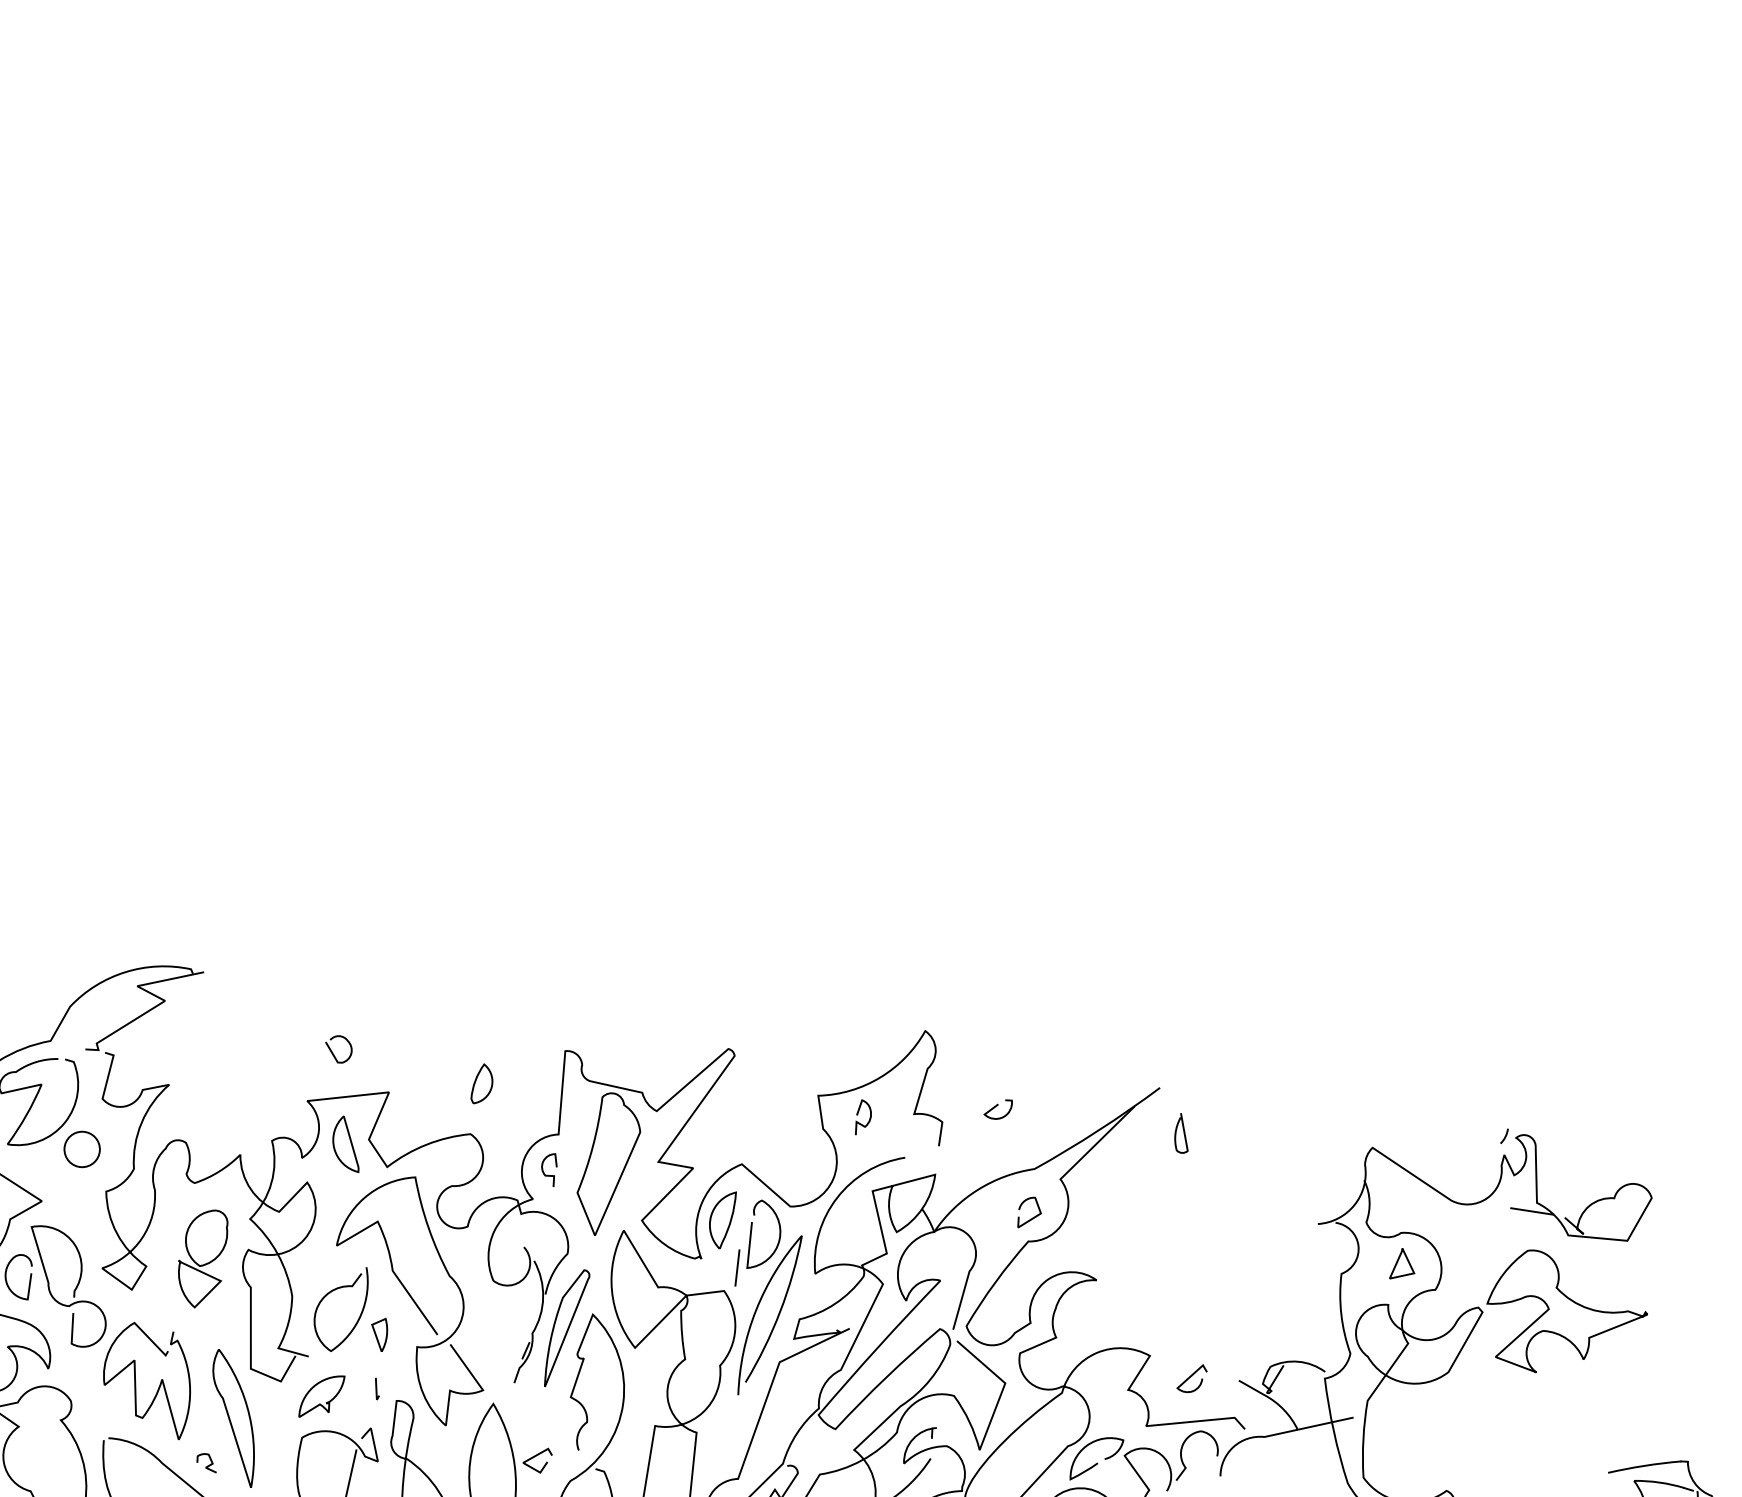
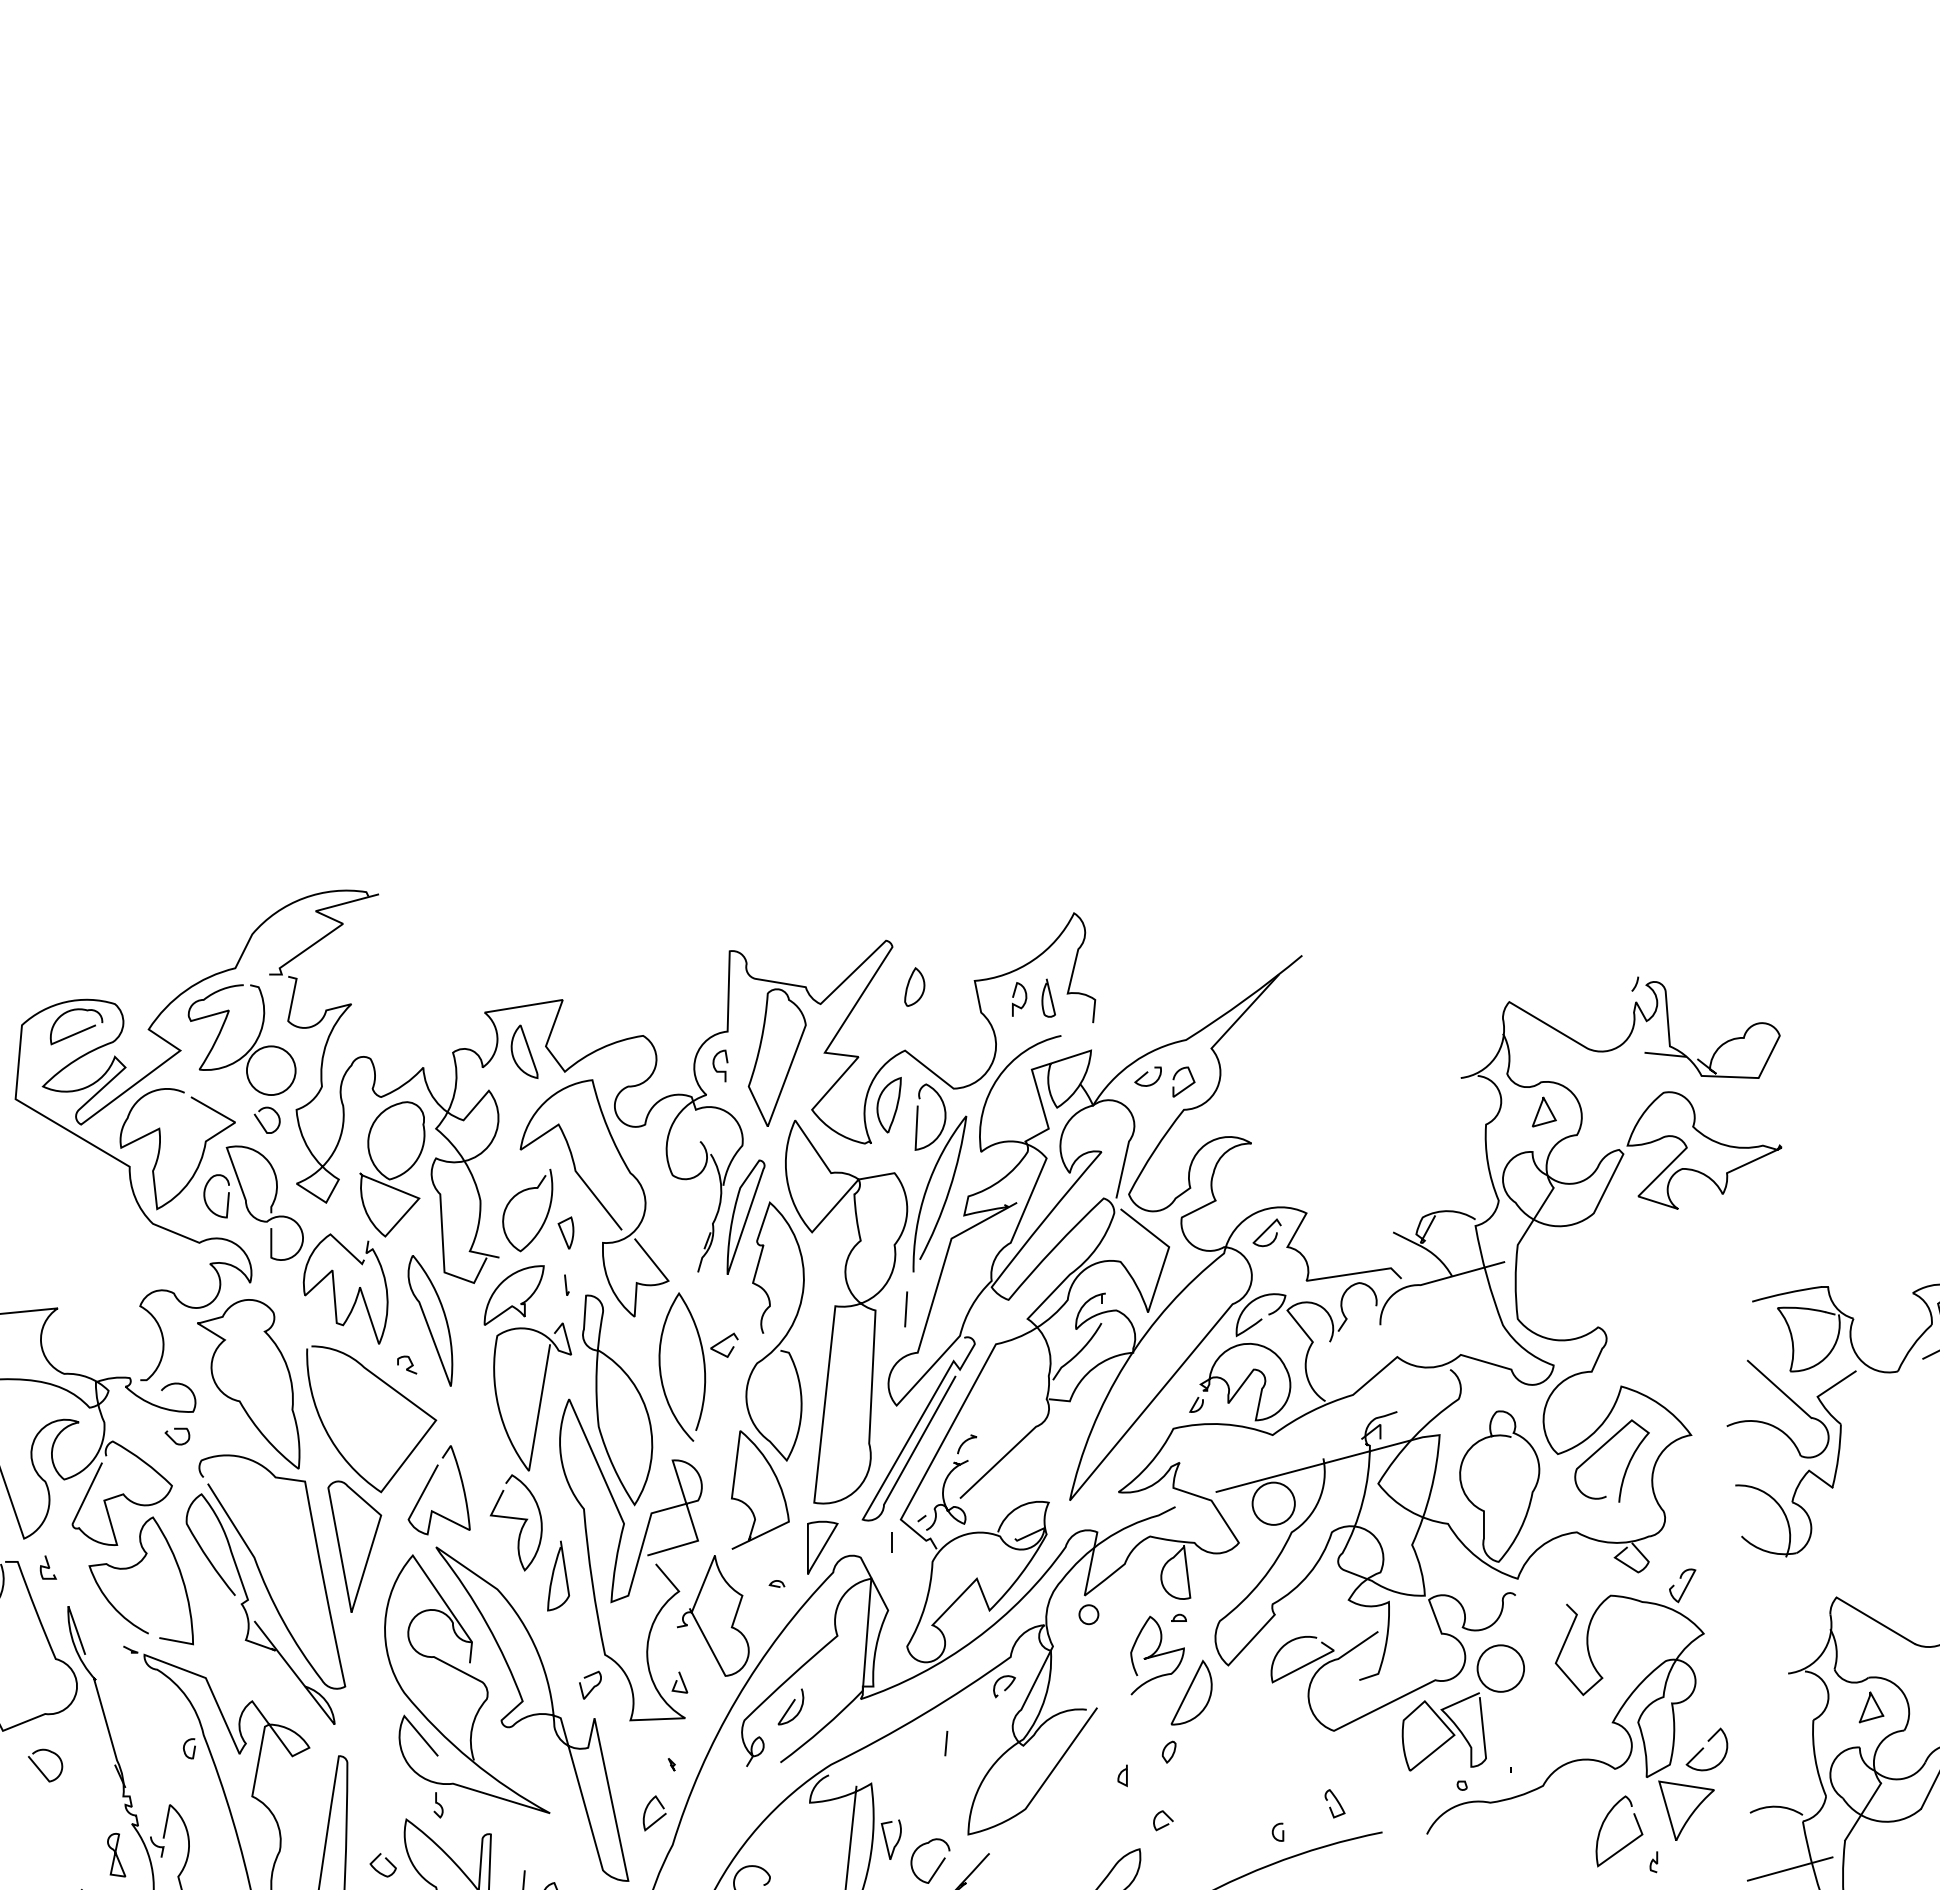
curve: (332, 1051) -> (261, 1122), moved
part: (482, 1083) -> (914, 986), moved
curve: (996, 1107) -> (1146, 1074), moved
curve: (1182, 1131) -> (1049, 996), moved
circle: (81, 1149) -> (270, 1070), size x1.43
part: (202, 1258) -> (392, 1169), size x1.43
line: (737, 1268) -> (906, 1309), moved
curve: (1191, 1377) -> (1266, 1231), moved
part: (321, 1396) -> (513, 1295), size x1.43

